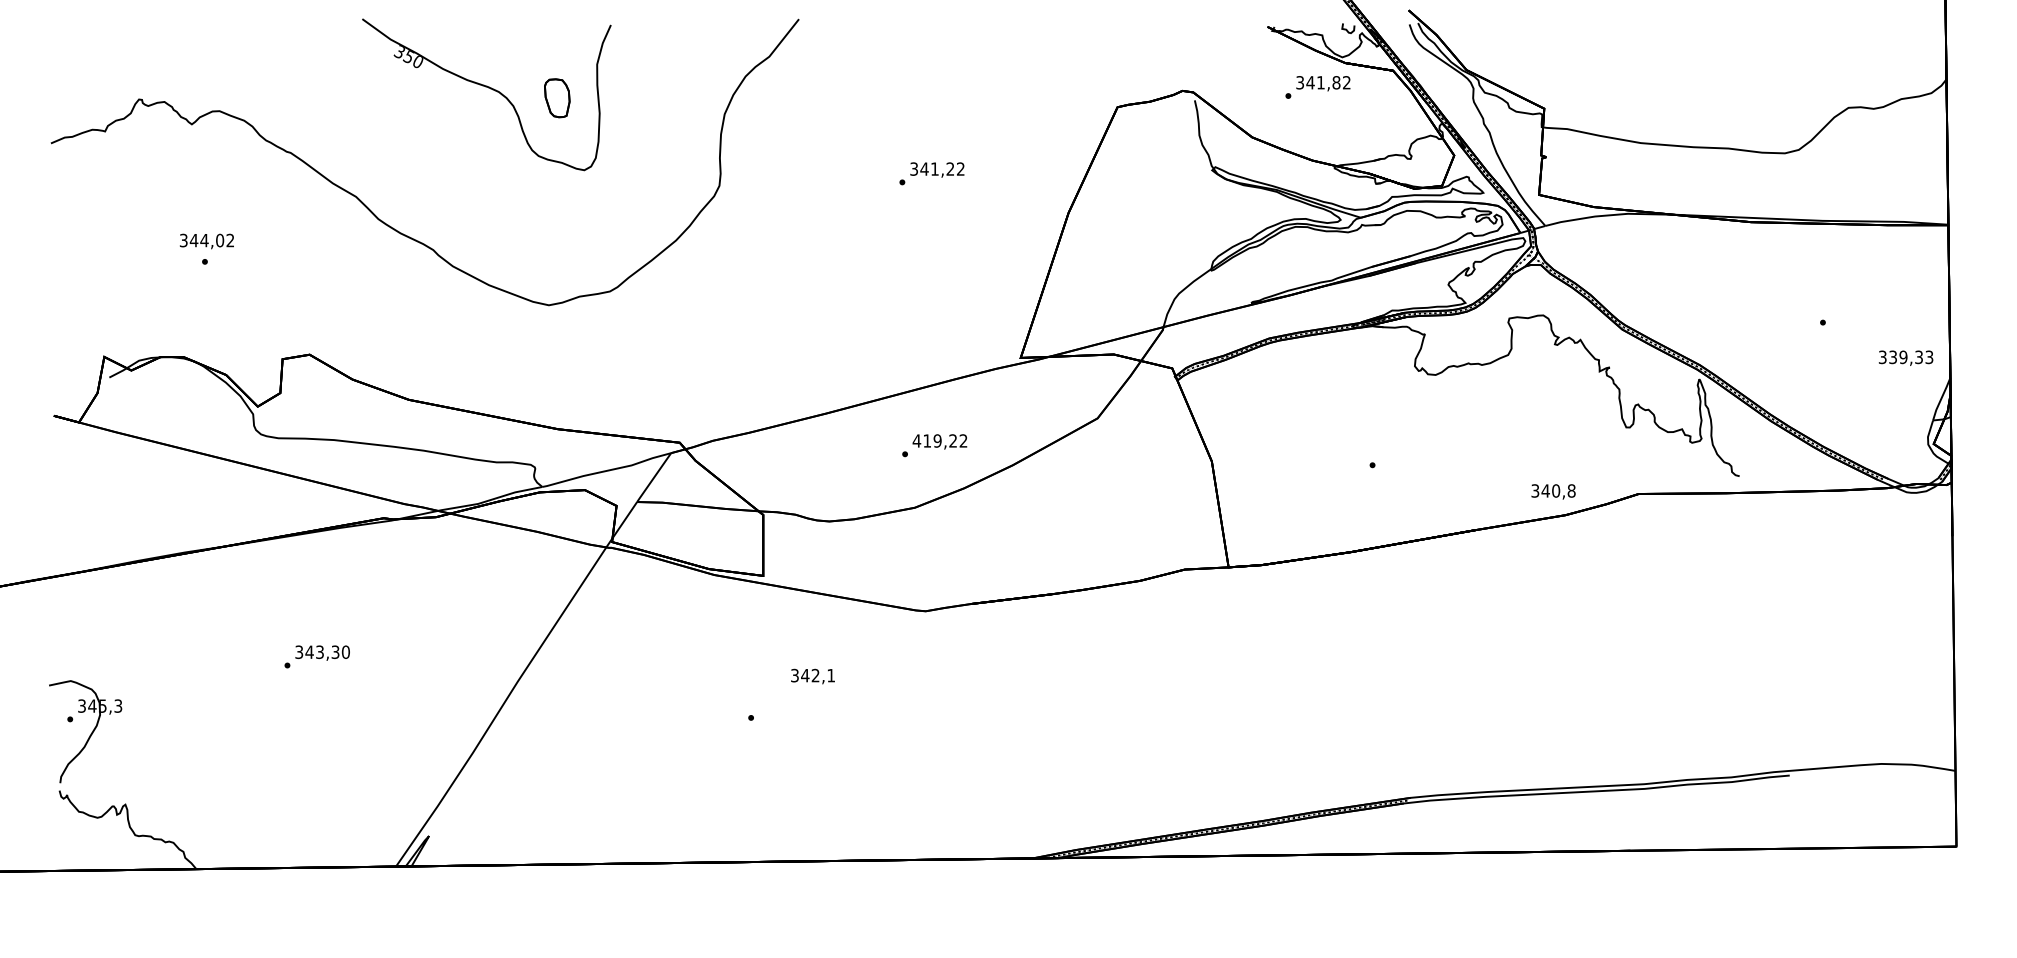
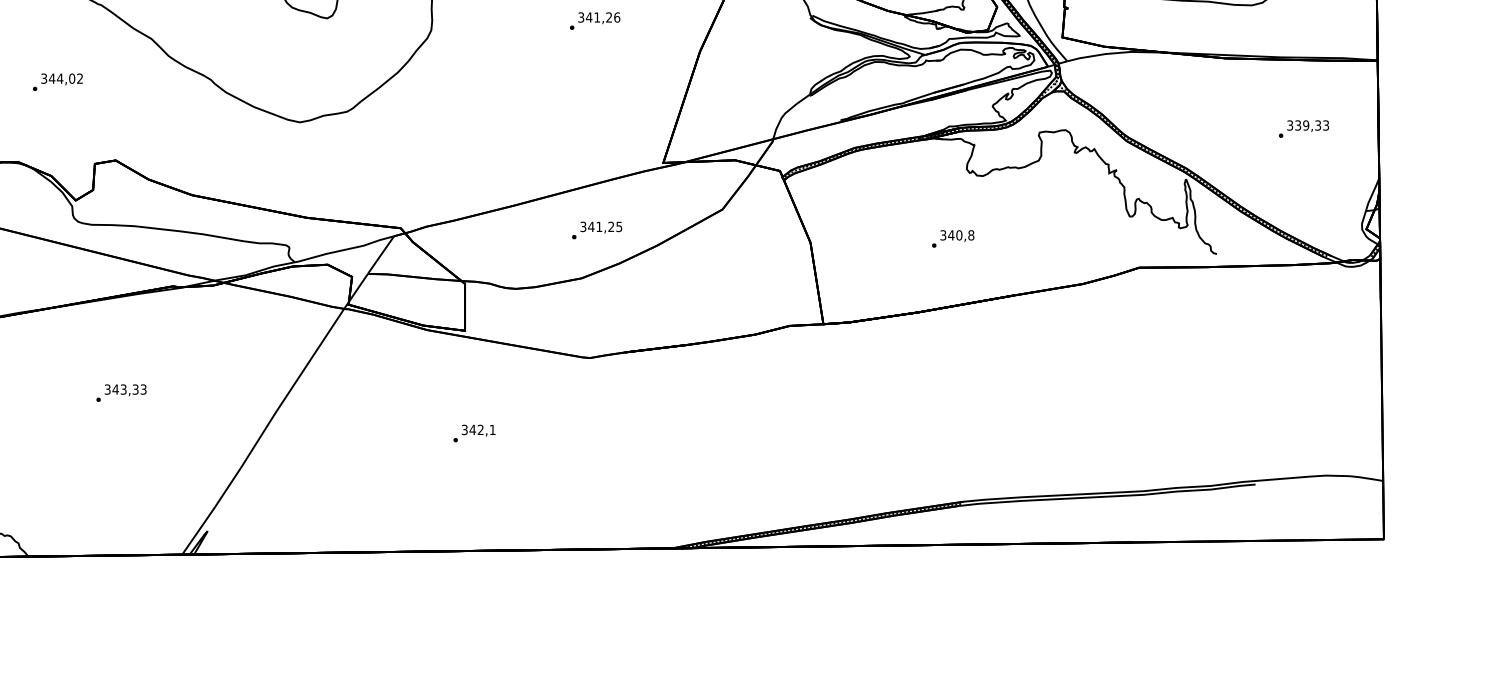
text: (960, 168) -> (616, 17), 341,22 -> 341,26
text: (206, 241) -> (61, 79), moved
text: (1905, 357) -> (1307, 125), moved
text: (939, 440) -> (600, 226), 419,22 -> 341,25
text: (1553, 491) -> (957, 235), moved
text: (345, 651) -> (143, 389), 343,30 -> 343,33
text: (812, 676) -> (478, 430), moved

